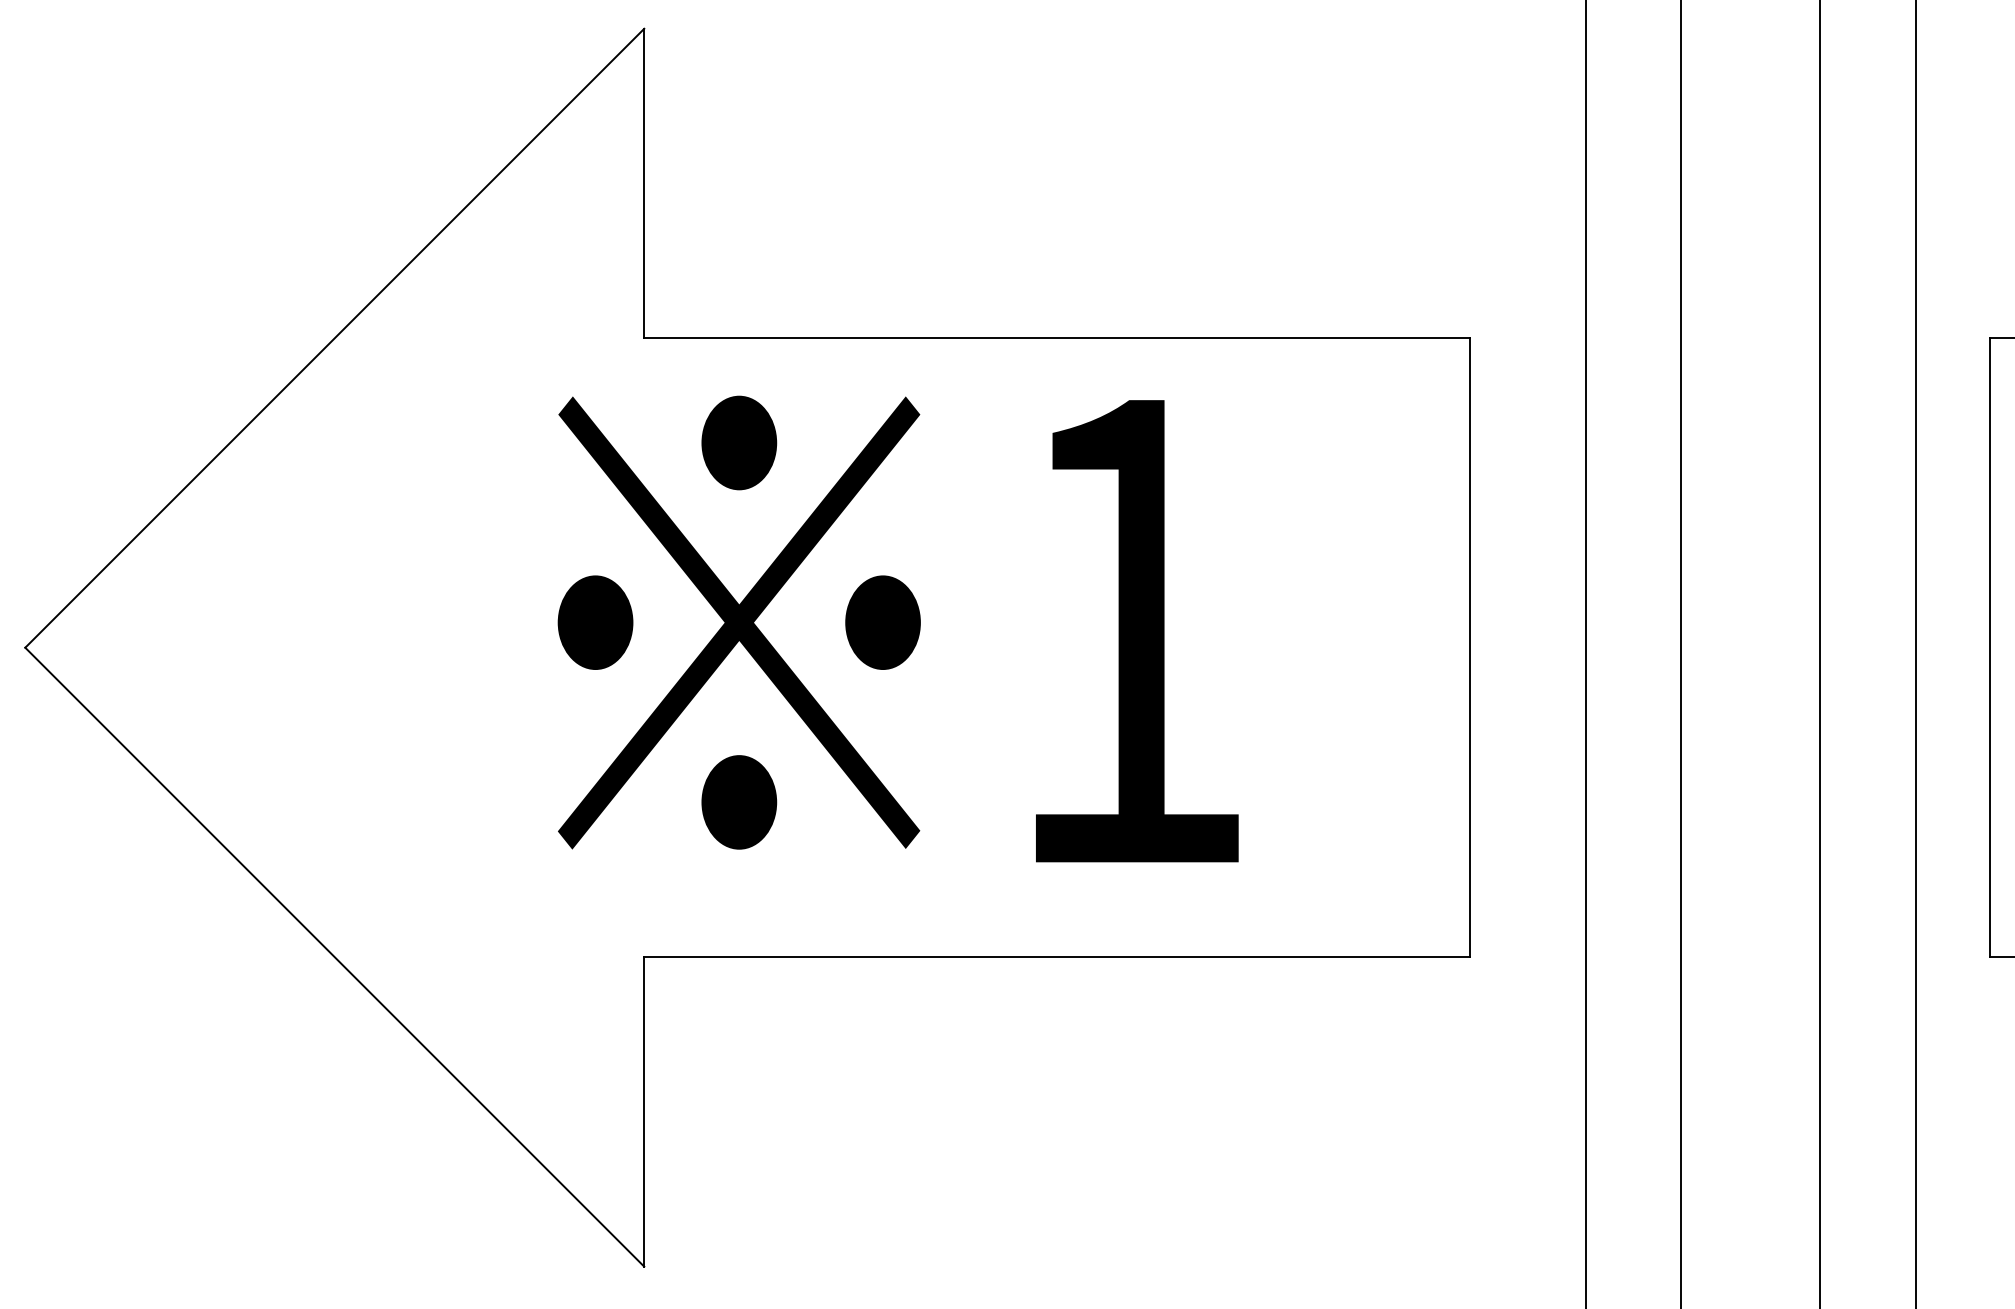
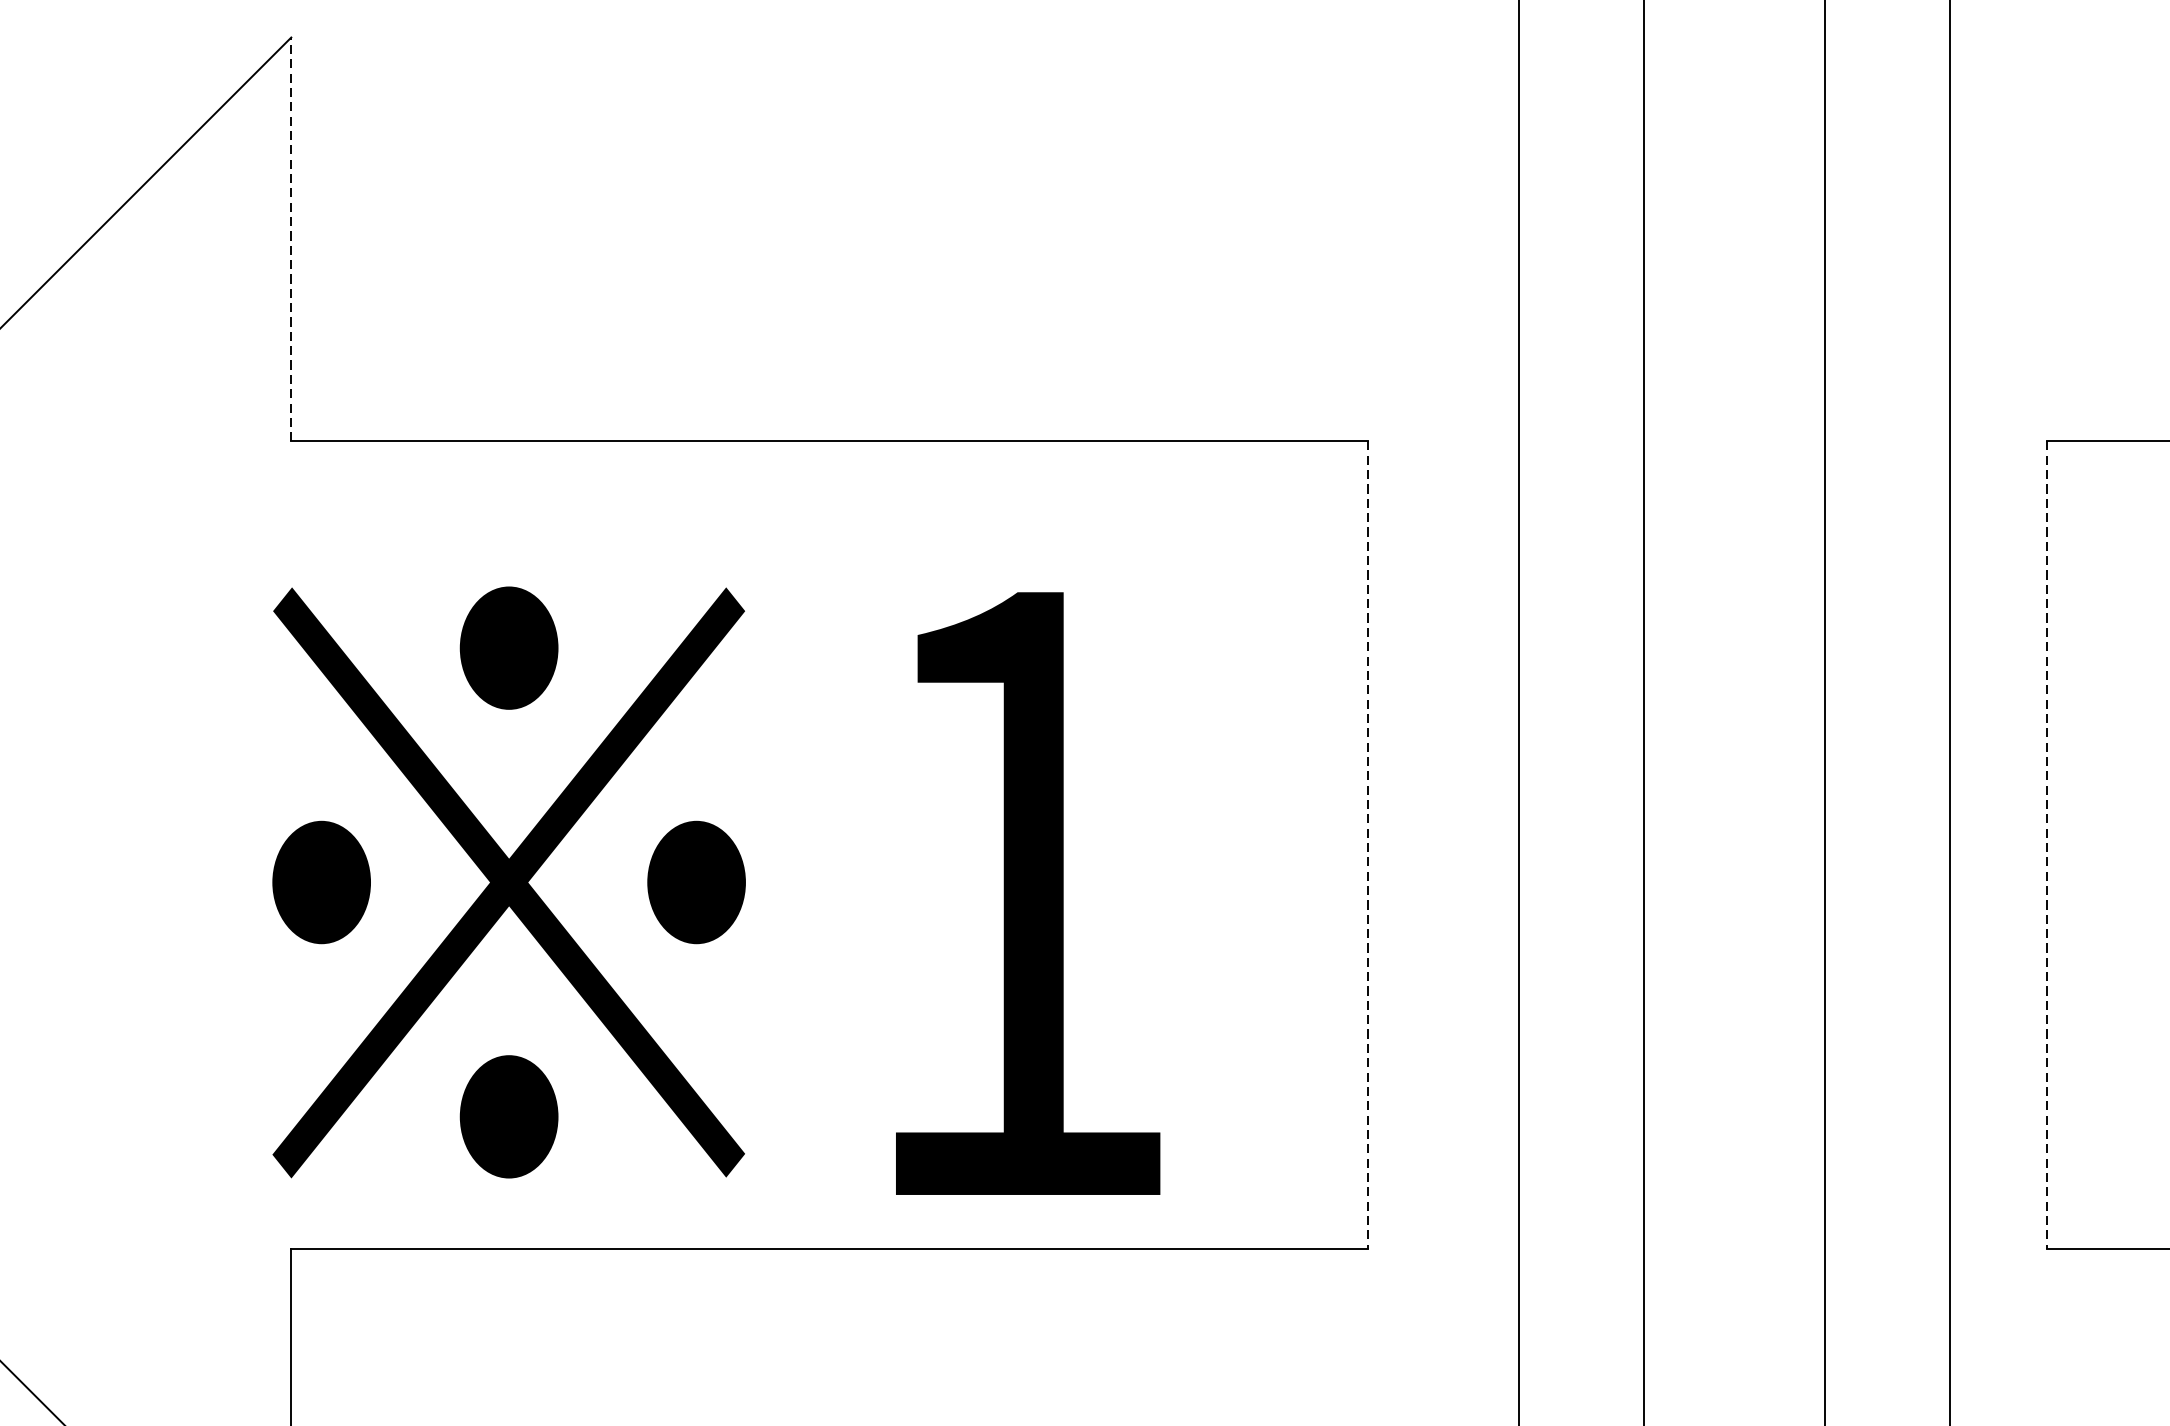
line: (644, 183) -> (291, 239), solid -> dashed
text: (897, 628) -> (715, 890), moved
line: (1469, 648) -> (1367, 845), solid -> dashed
line: (1990, 648) -> (2046, 845), solid -> dashed

